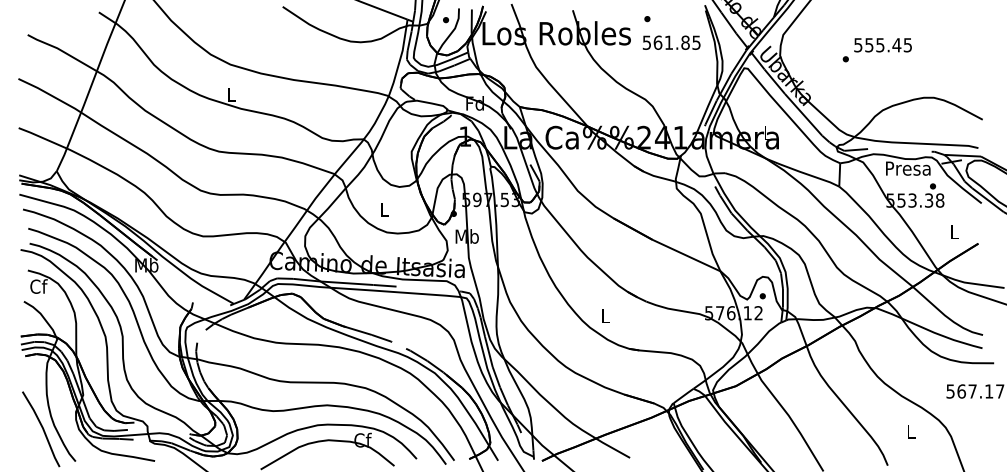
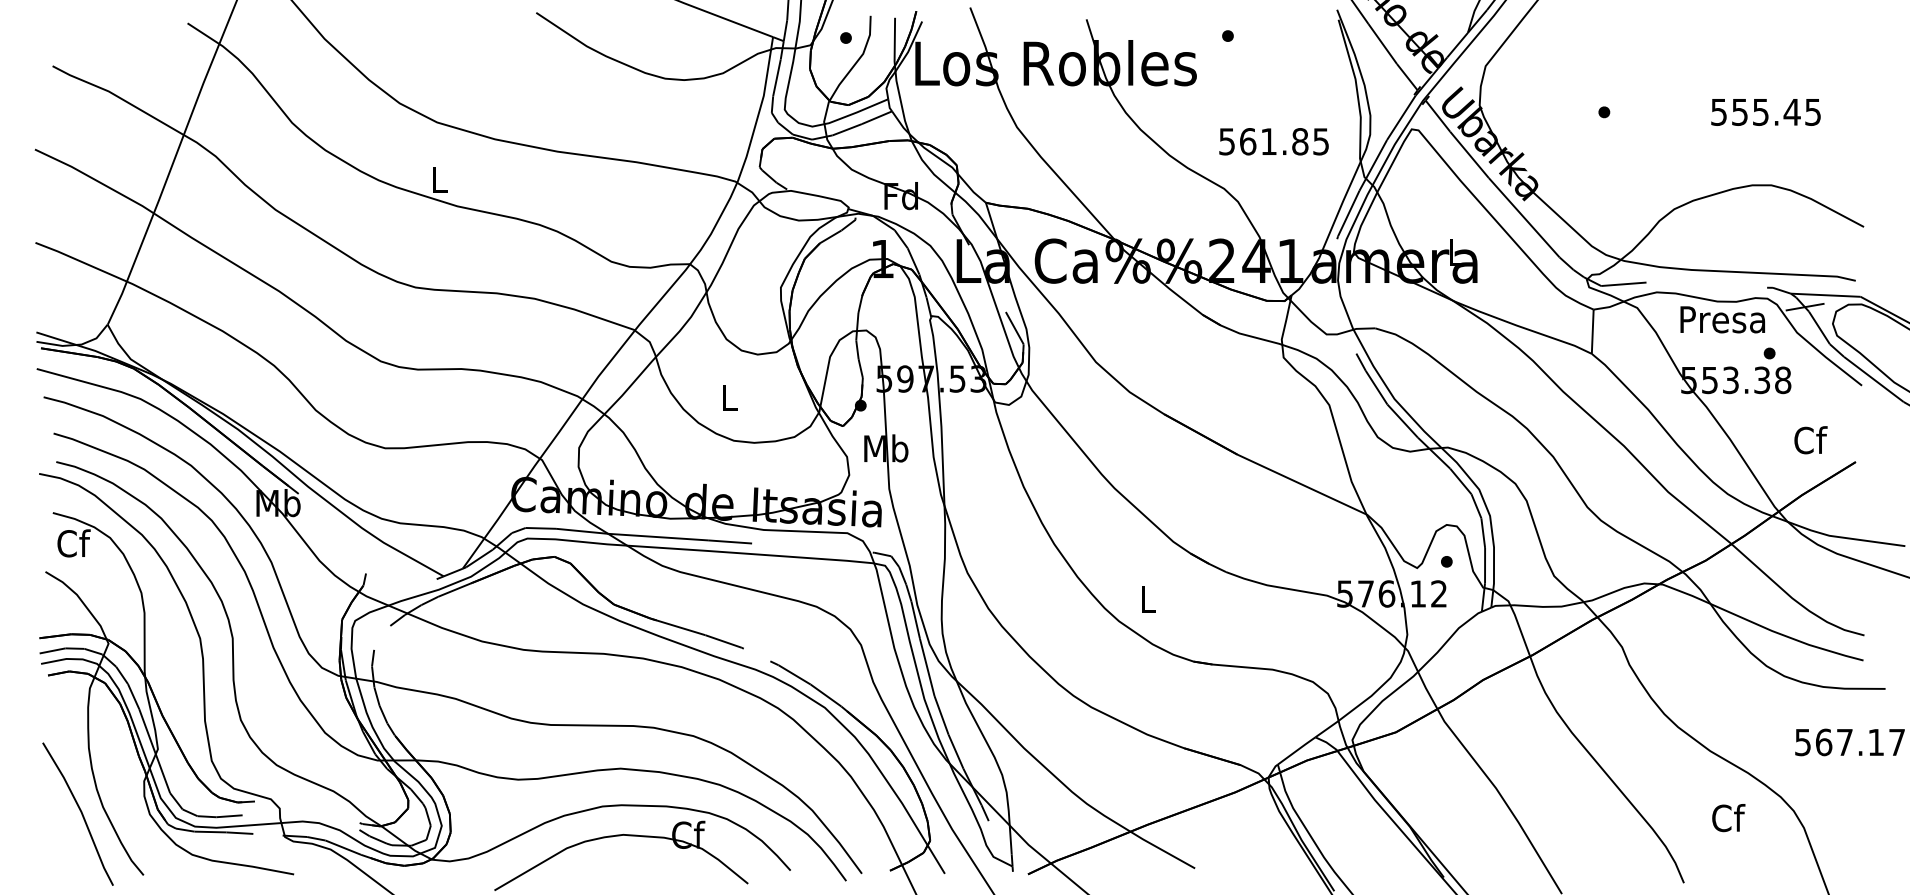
text: (671, 42) -> (1273, 141), moved
text: (882, 45) -> (1764, 112), moved
text: (954, 231) -> (1810, 438), L -> Cf
text: (911, 431) -> (1728, 818), L -> Cf

